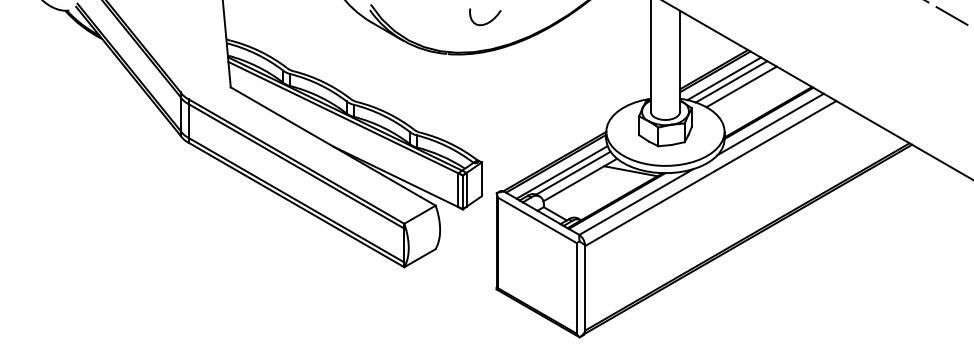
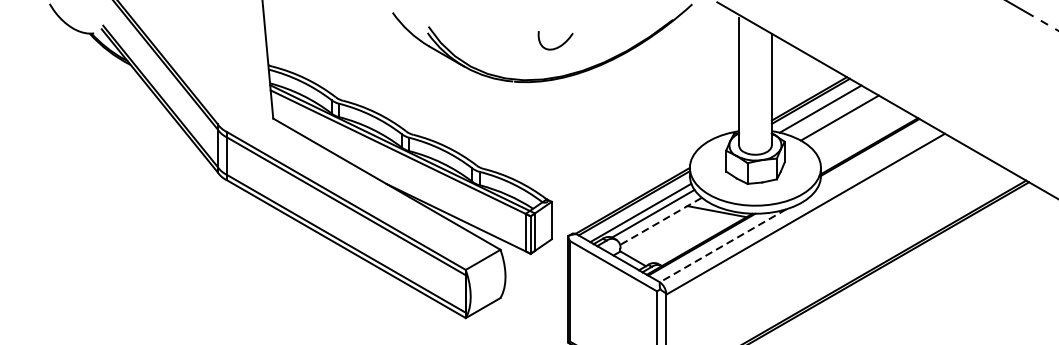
line: (731, 81) -> (828, 112), removed
line: (770, 124) -> (871, 159), removed
line: (579, 180) -> (660, 221), solid -> dashed
line: (636, 202) -> (723, 246), solid -> dashed

